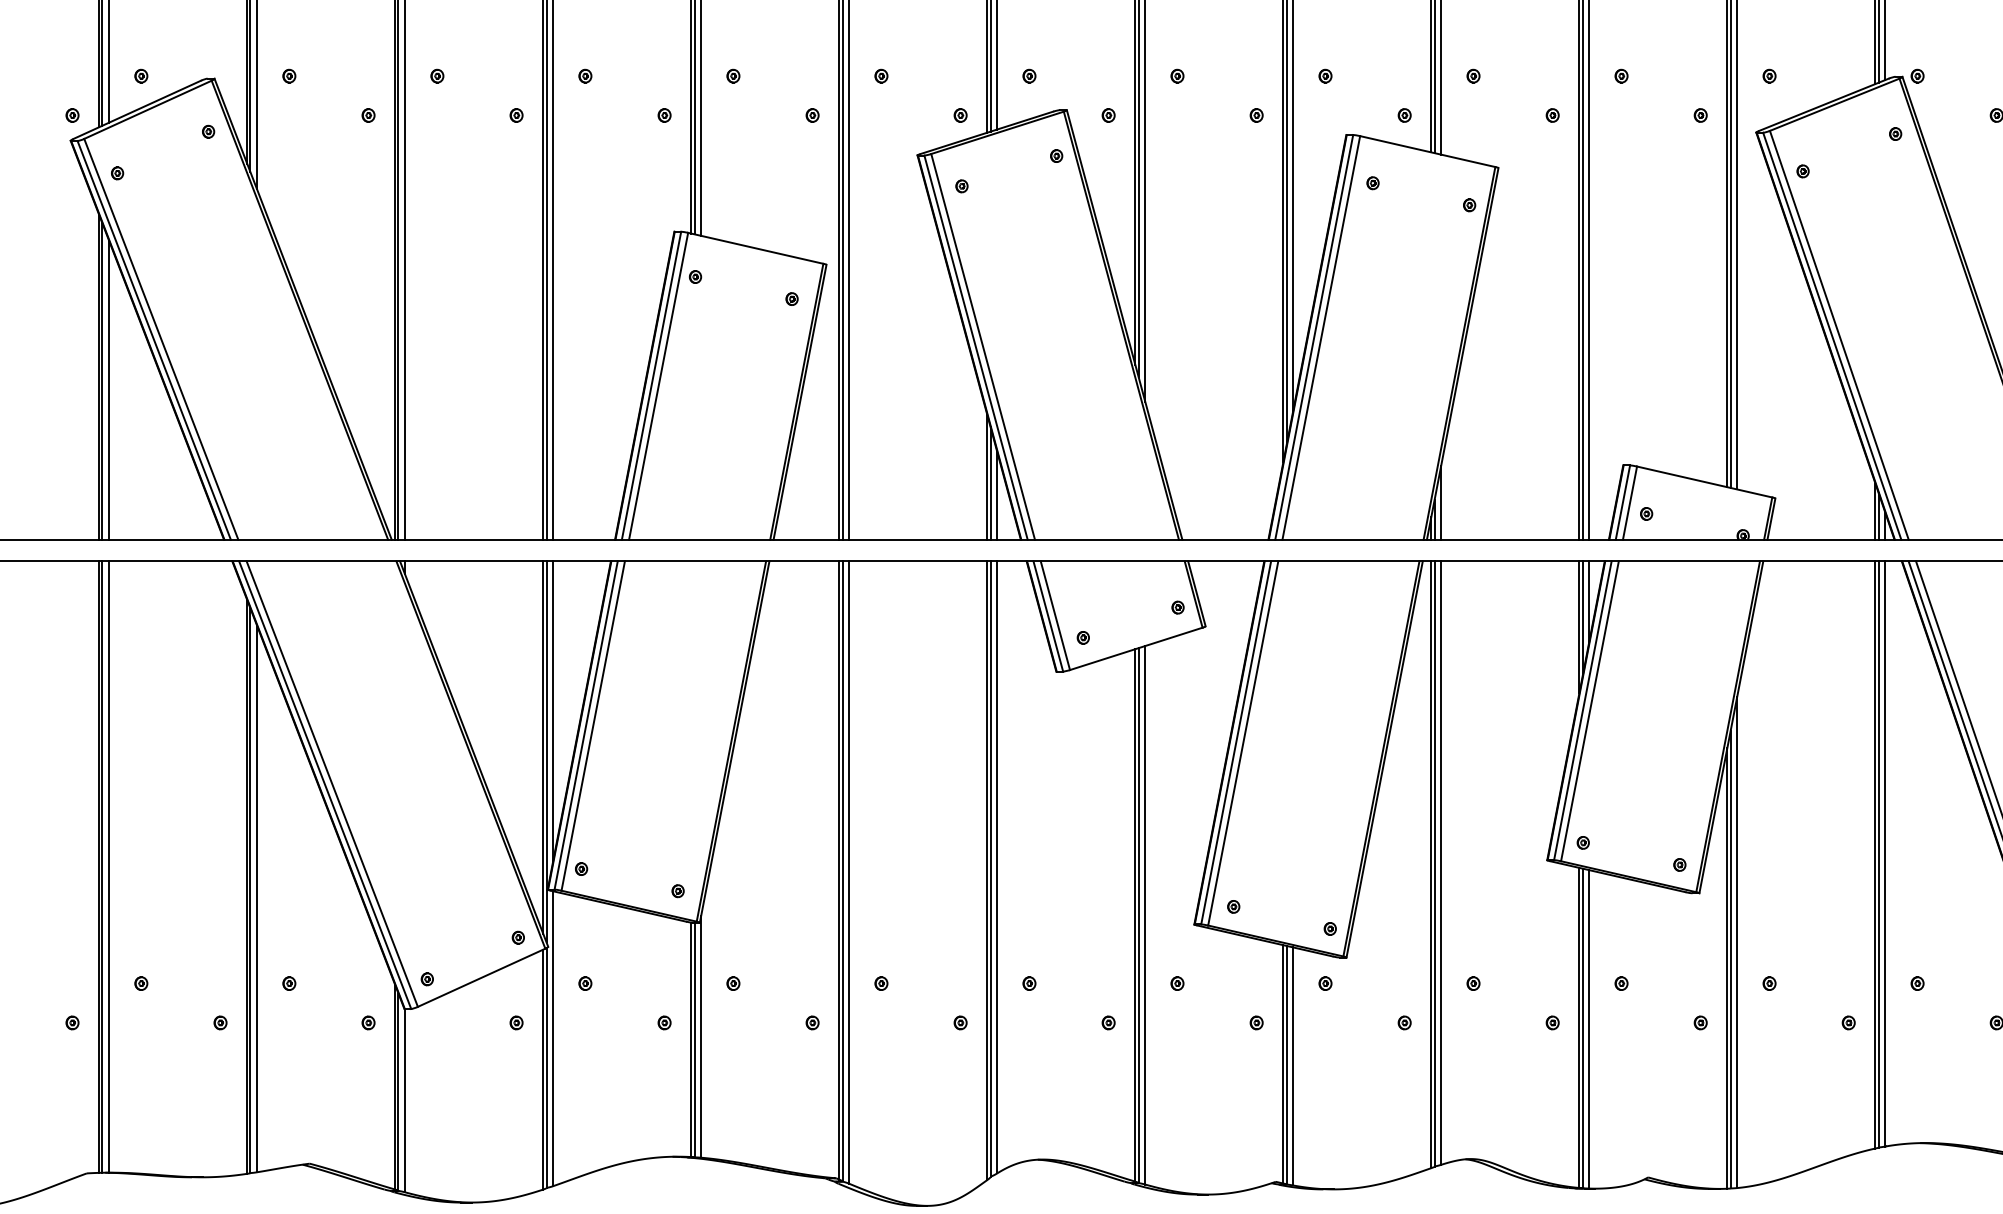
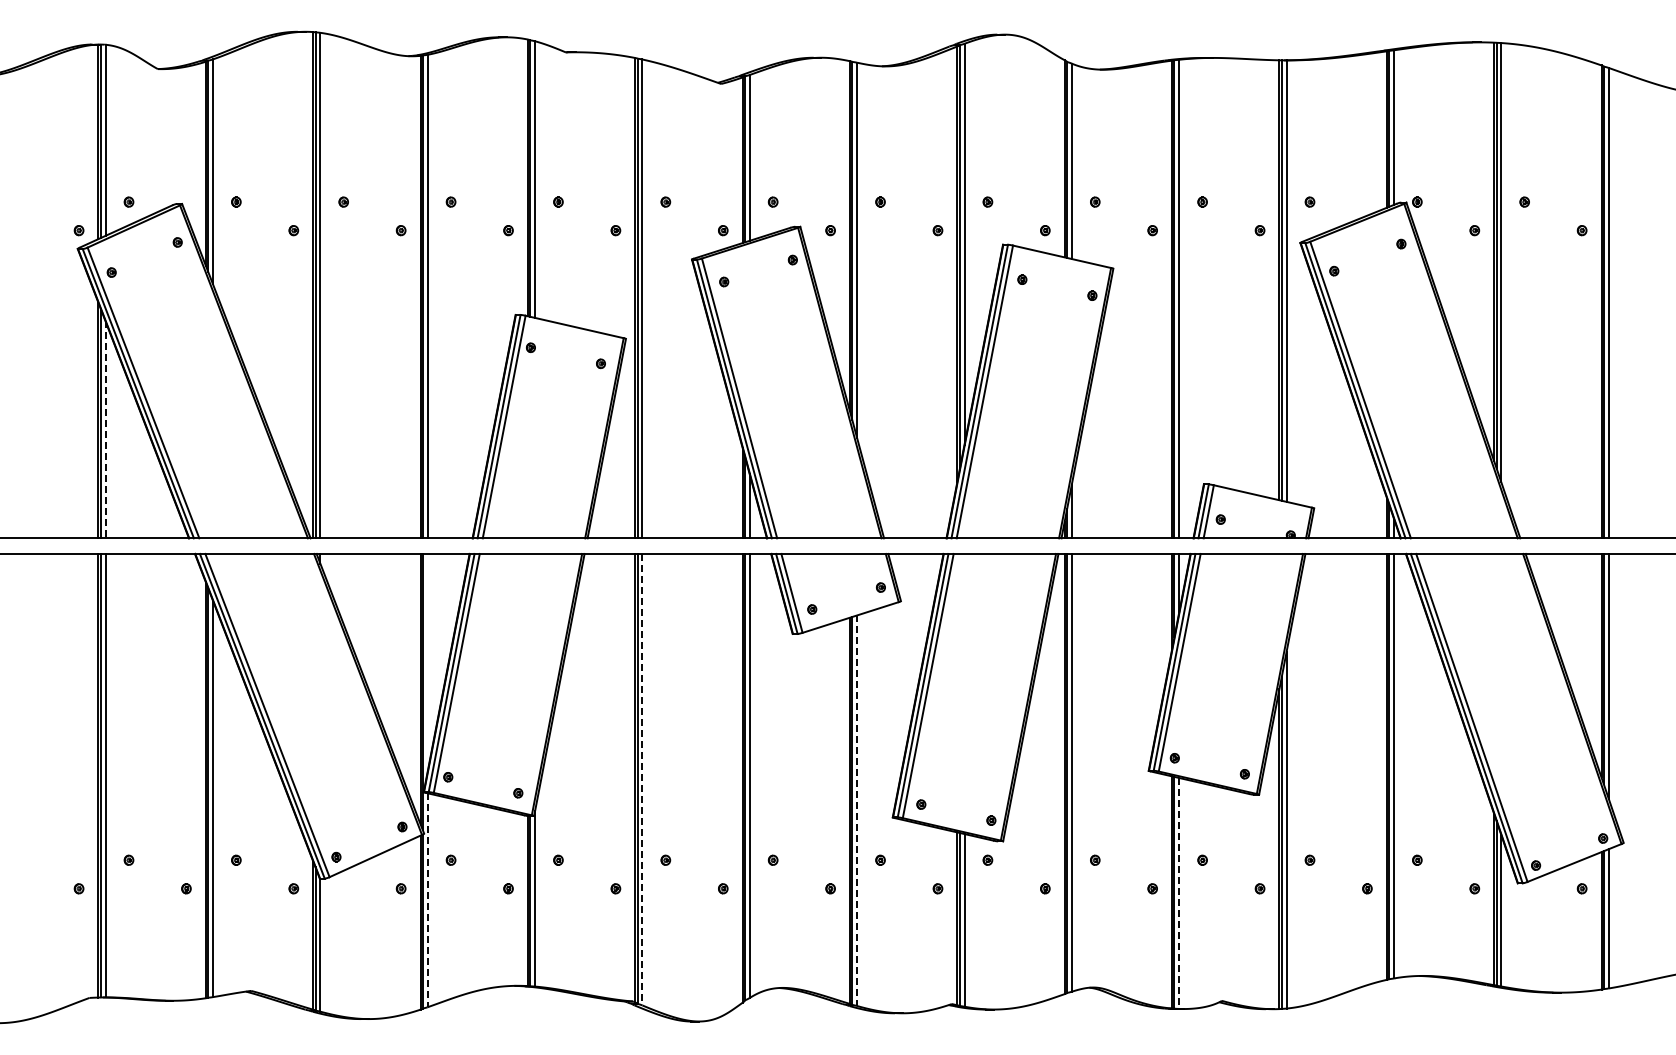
line: (108, 391) -> (105, 430), solid -> dashed
line: (552, 710) -> (427, 662), removed
line: (849, 872) -> (642, 779), solid -> dashed
line: (1145, 916) -> (857, 811), solid -> dashed
line: (1589, 1029) -> (1179, 893), solid -> dashed
line: (552, 1039) -> (427, 900), solid -> dashed

